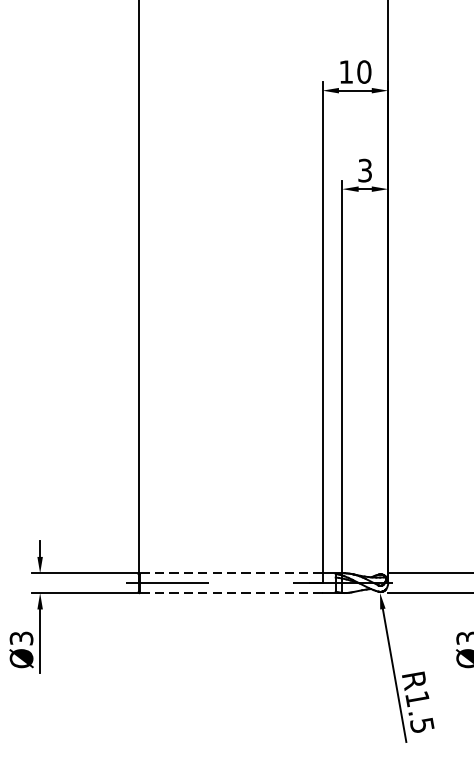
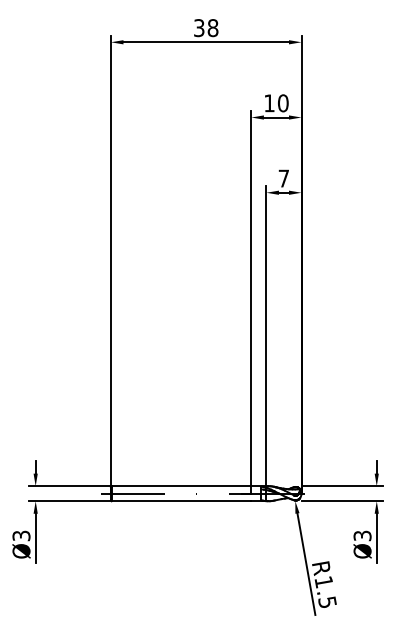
text: (364, 170) -> (283, 178), 3 -> 7
line: (231, 573) -> (181, 486), dashed -> solid
line: (231, 593) -> (181, 501), dashed -> solid

